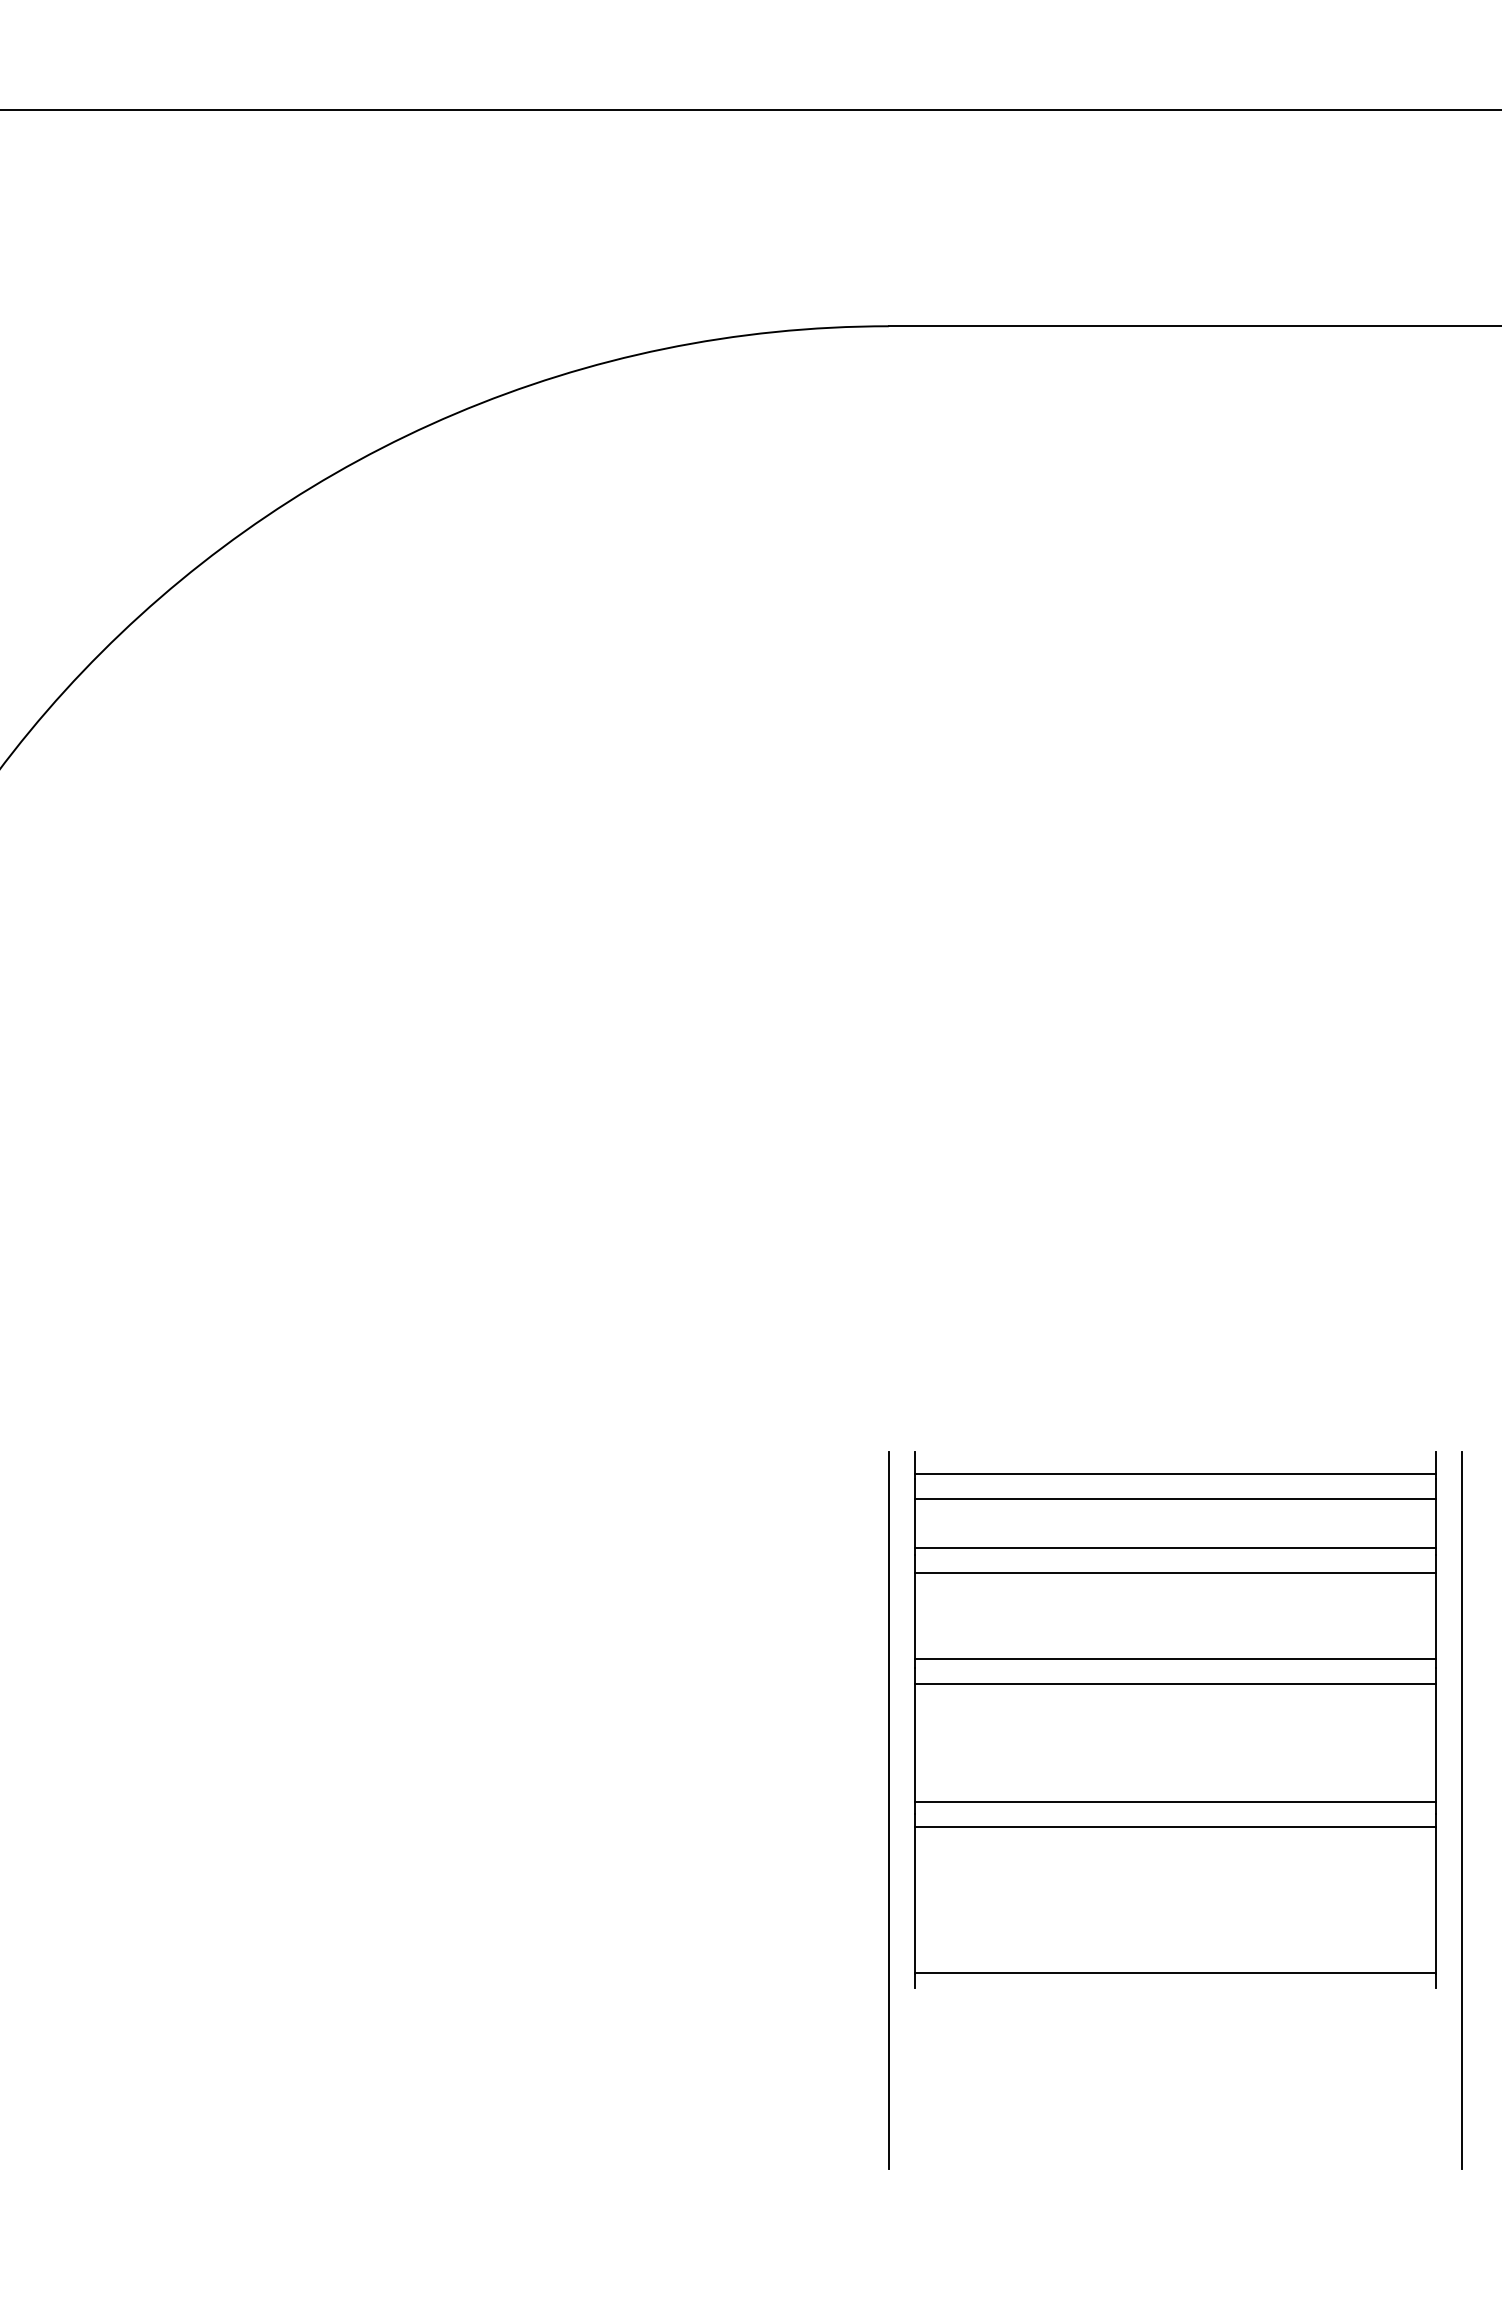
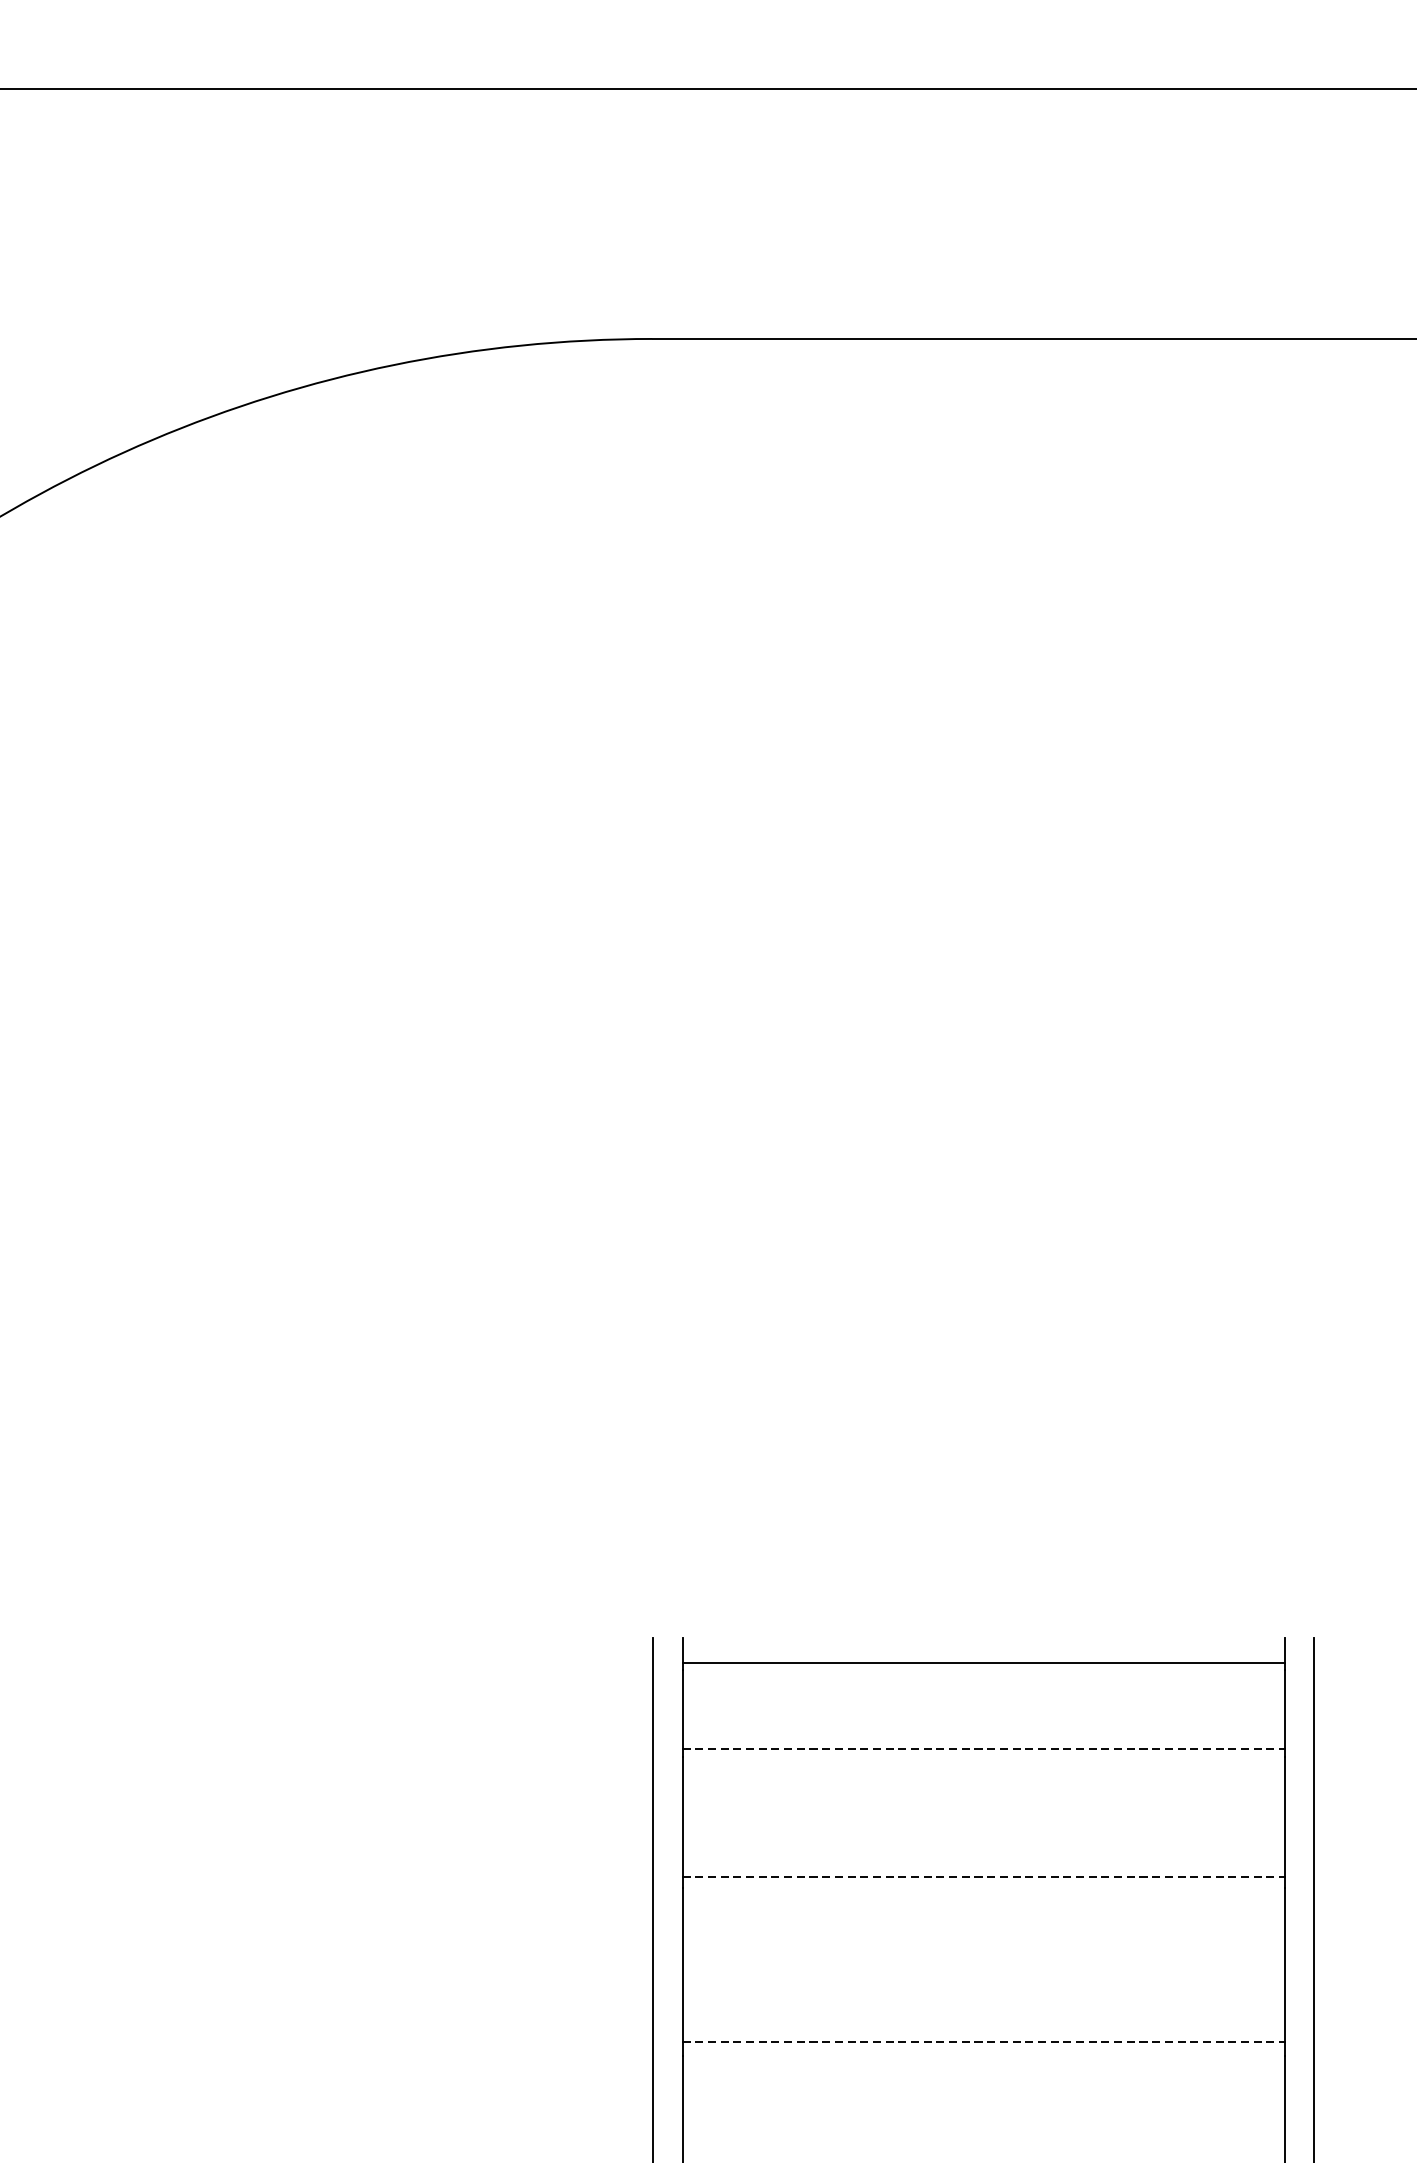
line: (1175, 1499) -> (983, 1692), removed
line: (1175, 1547) -> (983, 1748), solid -> dashed
line: (1175, 1572) -> (983, 1776), removed
line: (1175, 1658) -> (983, 1876), solid -> dashed
line: (1175, 1683) -> (983, 1905), removed
line: (1175, 1802) -> (983, 2042), solid -> dashed
line: (1175, 1827) -> (983, 2071), removed

